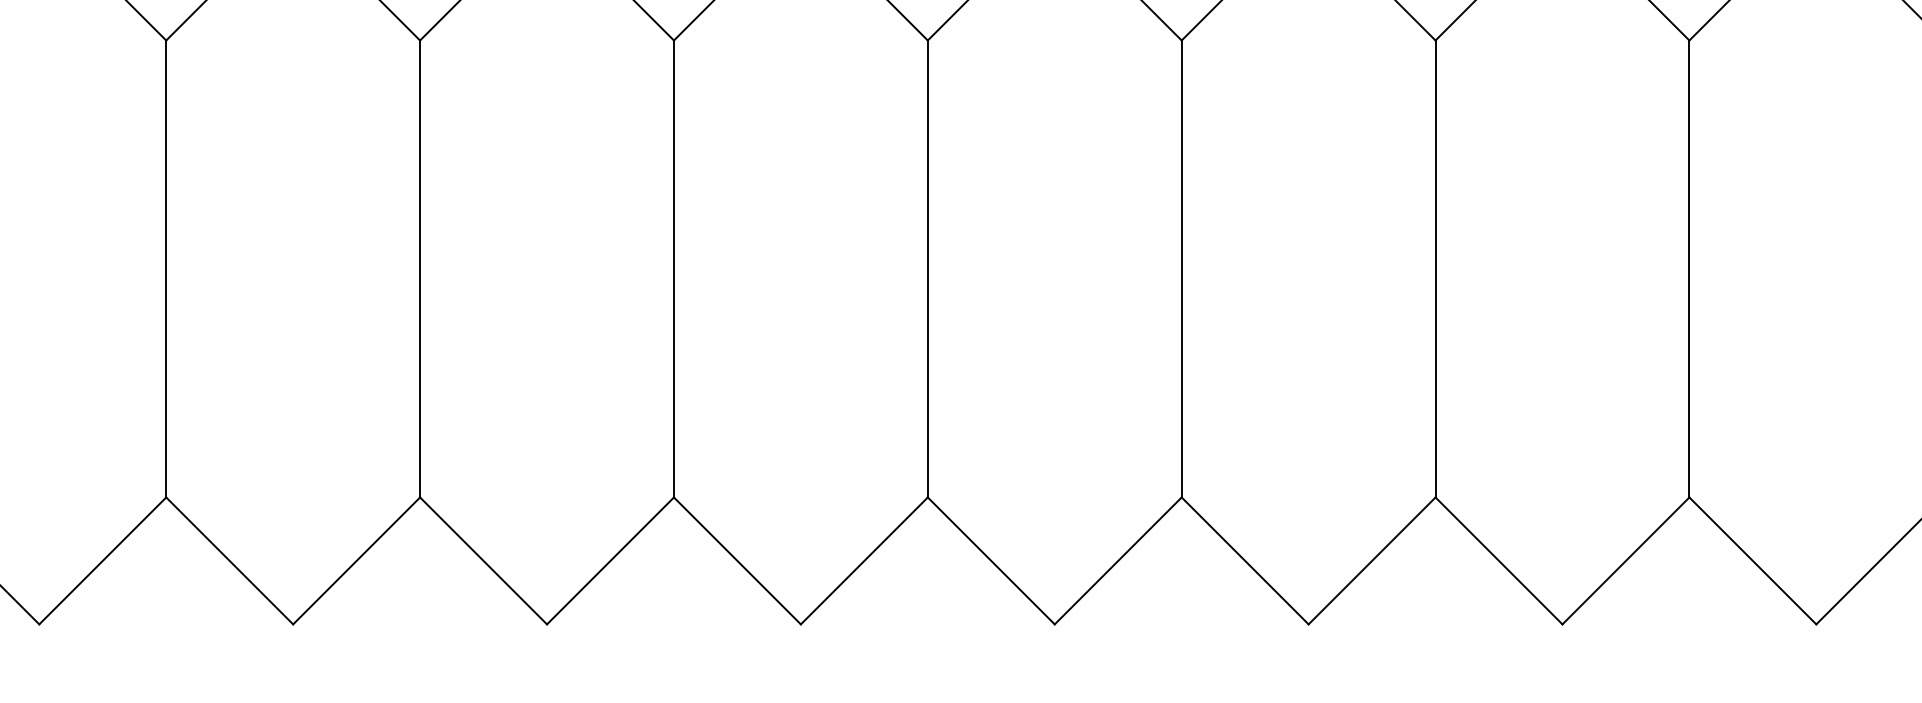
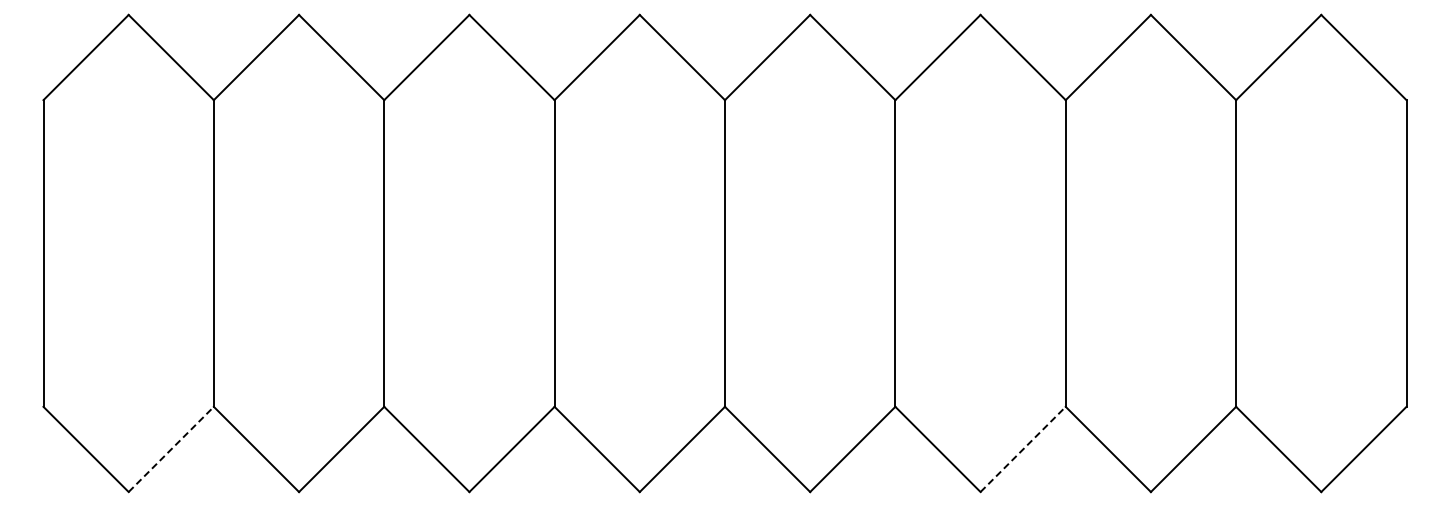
line: (103, 561) -> (171, 449), solid -> dashed
line: (1372, 561) -> (1023, 449), solid -> dashed

